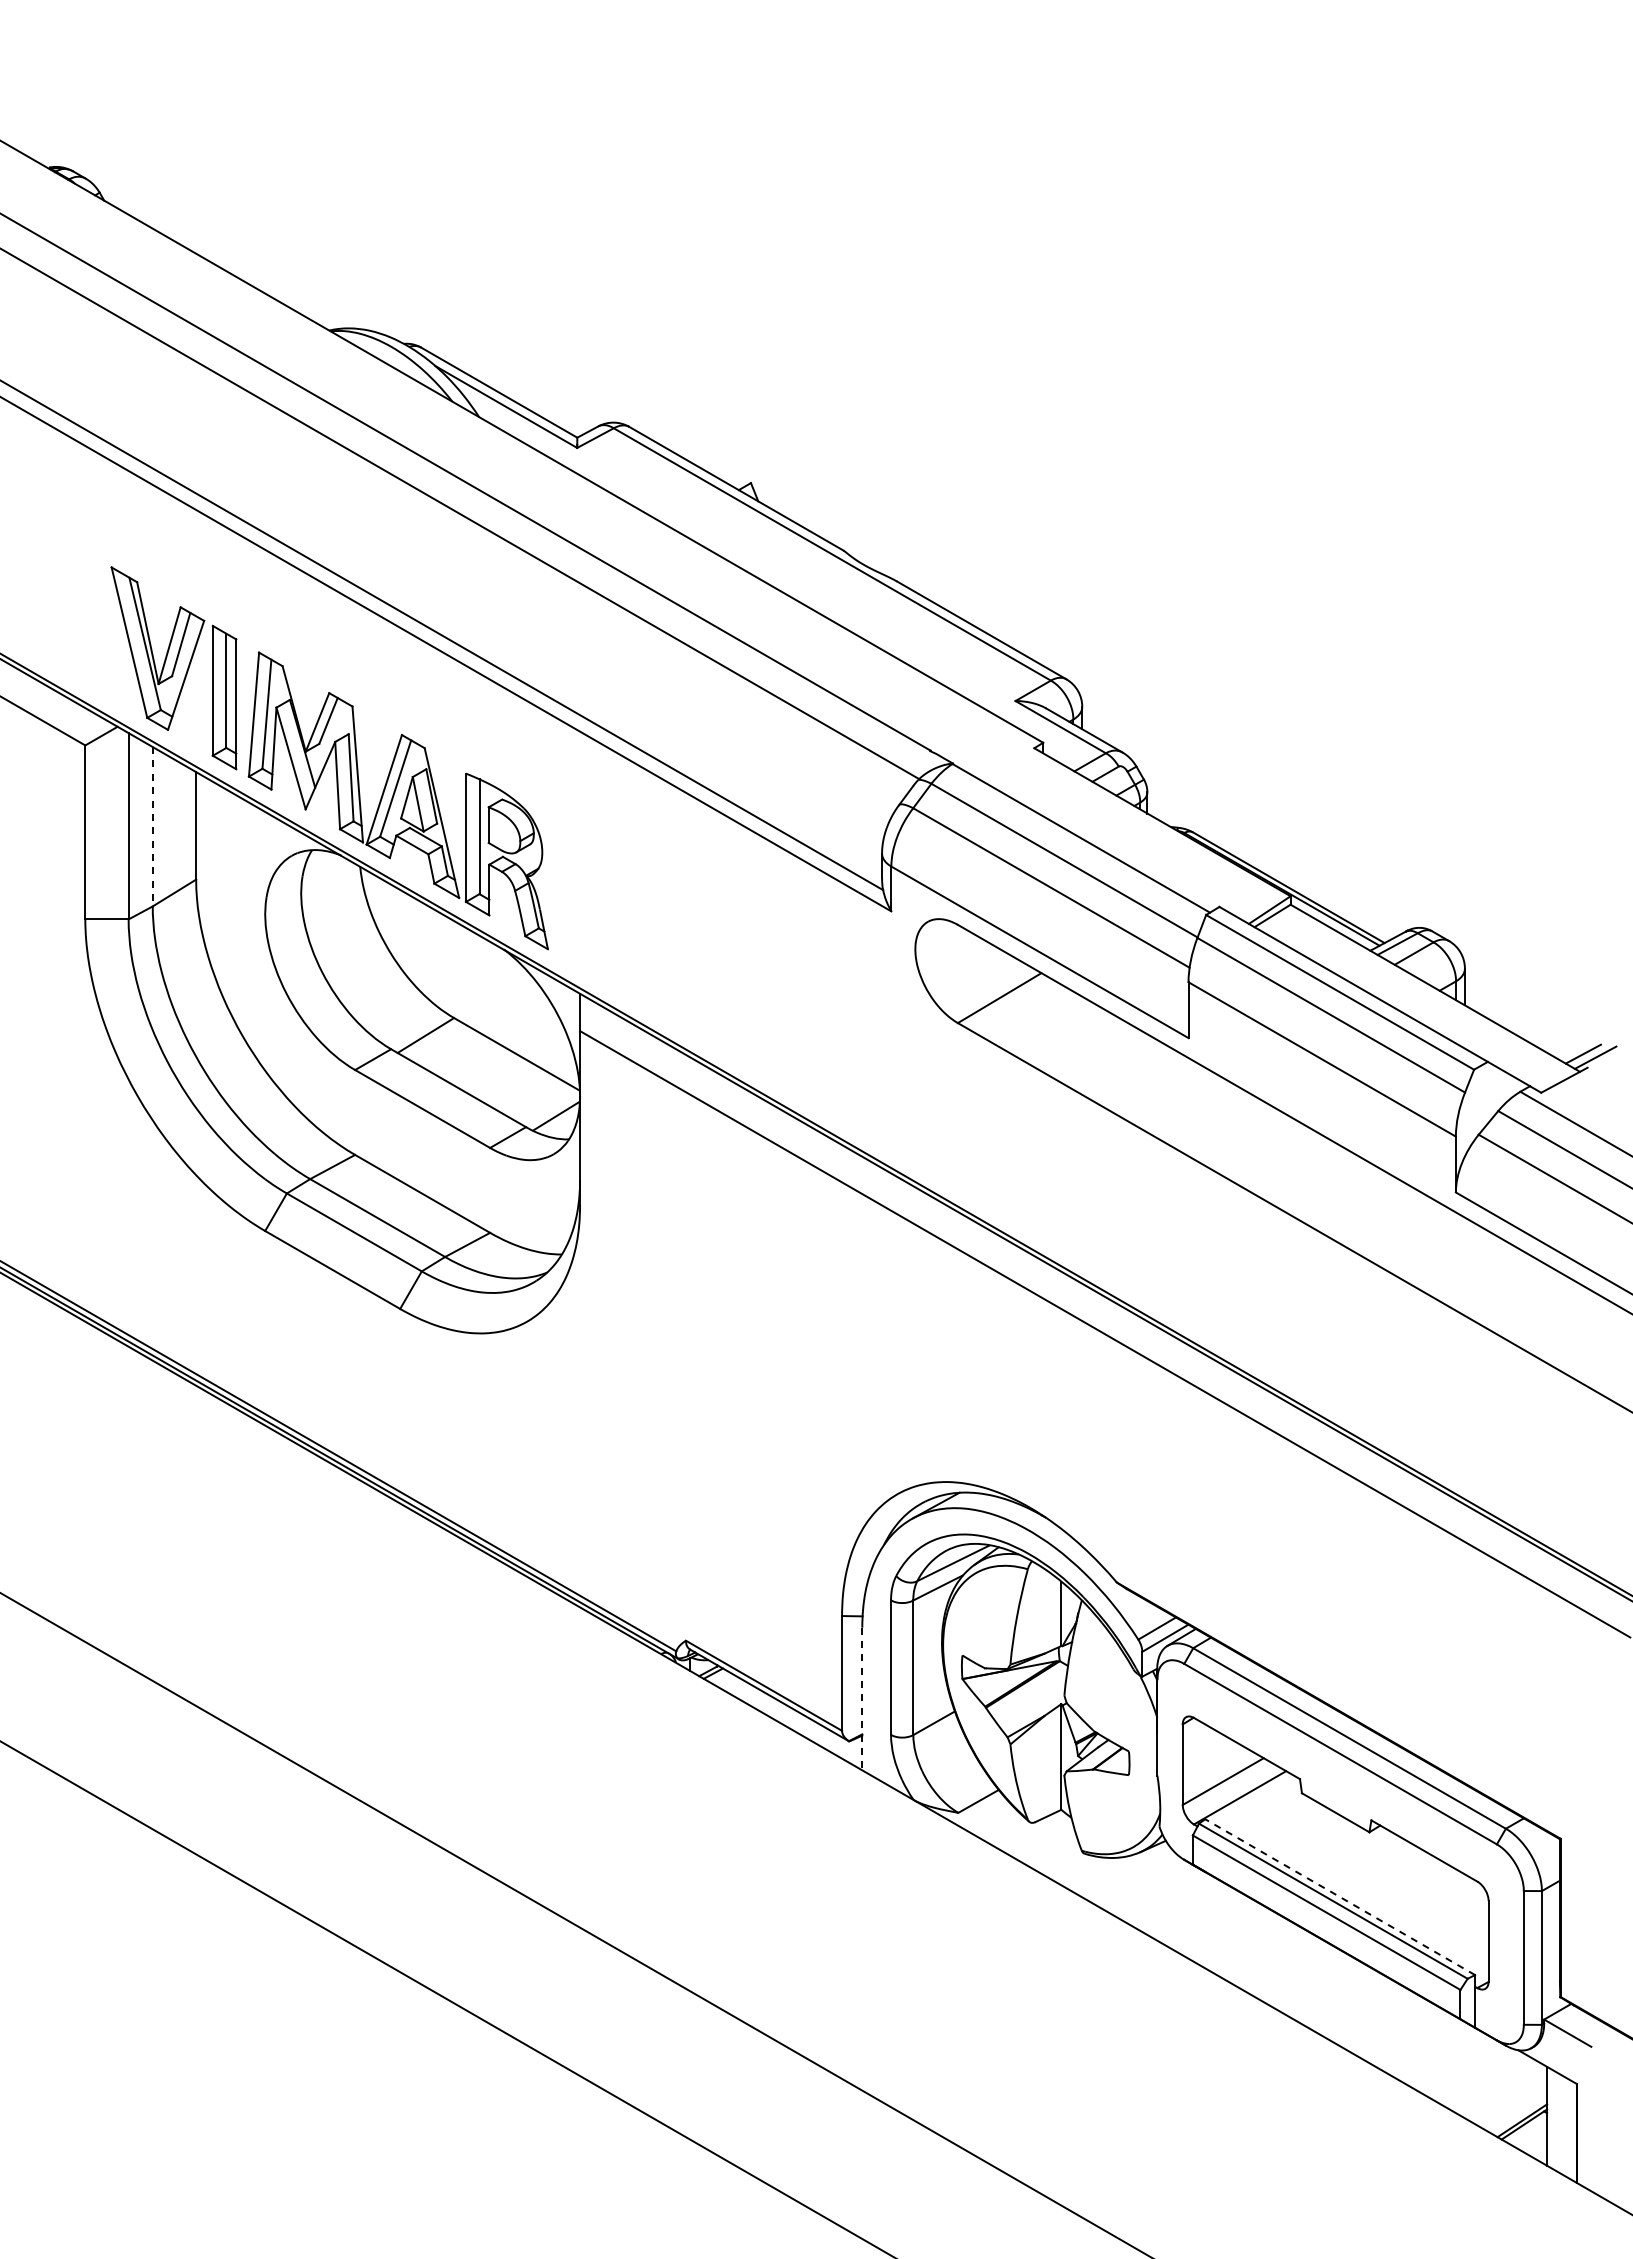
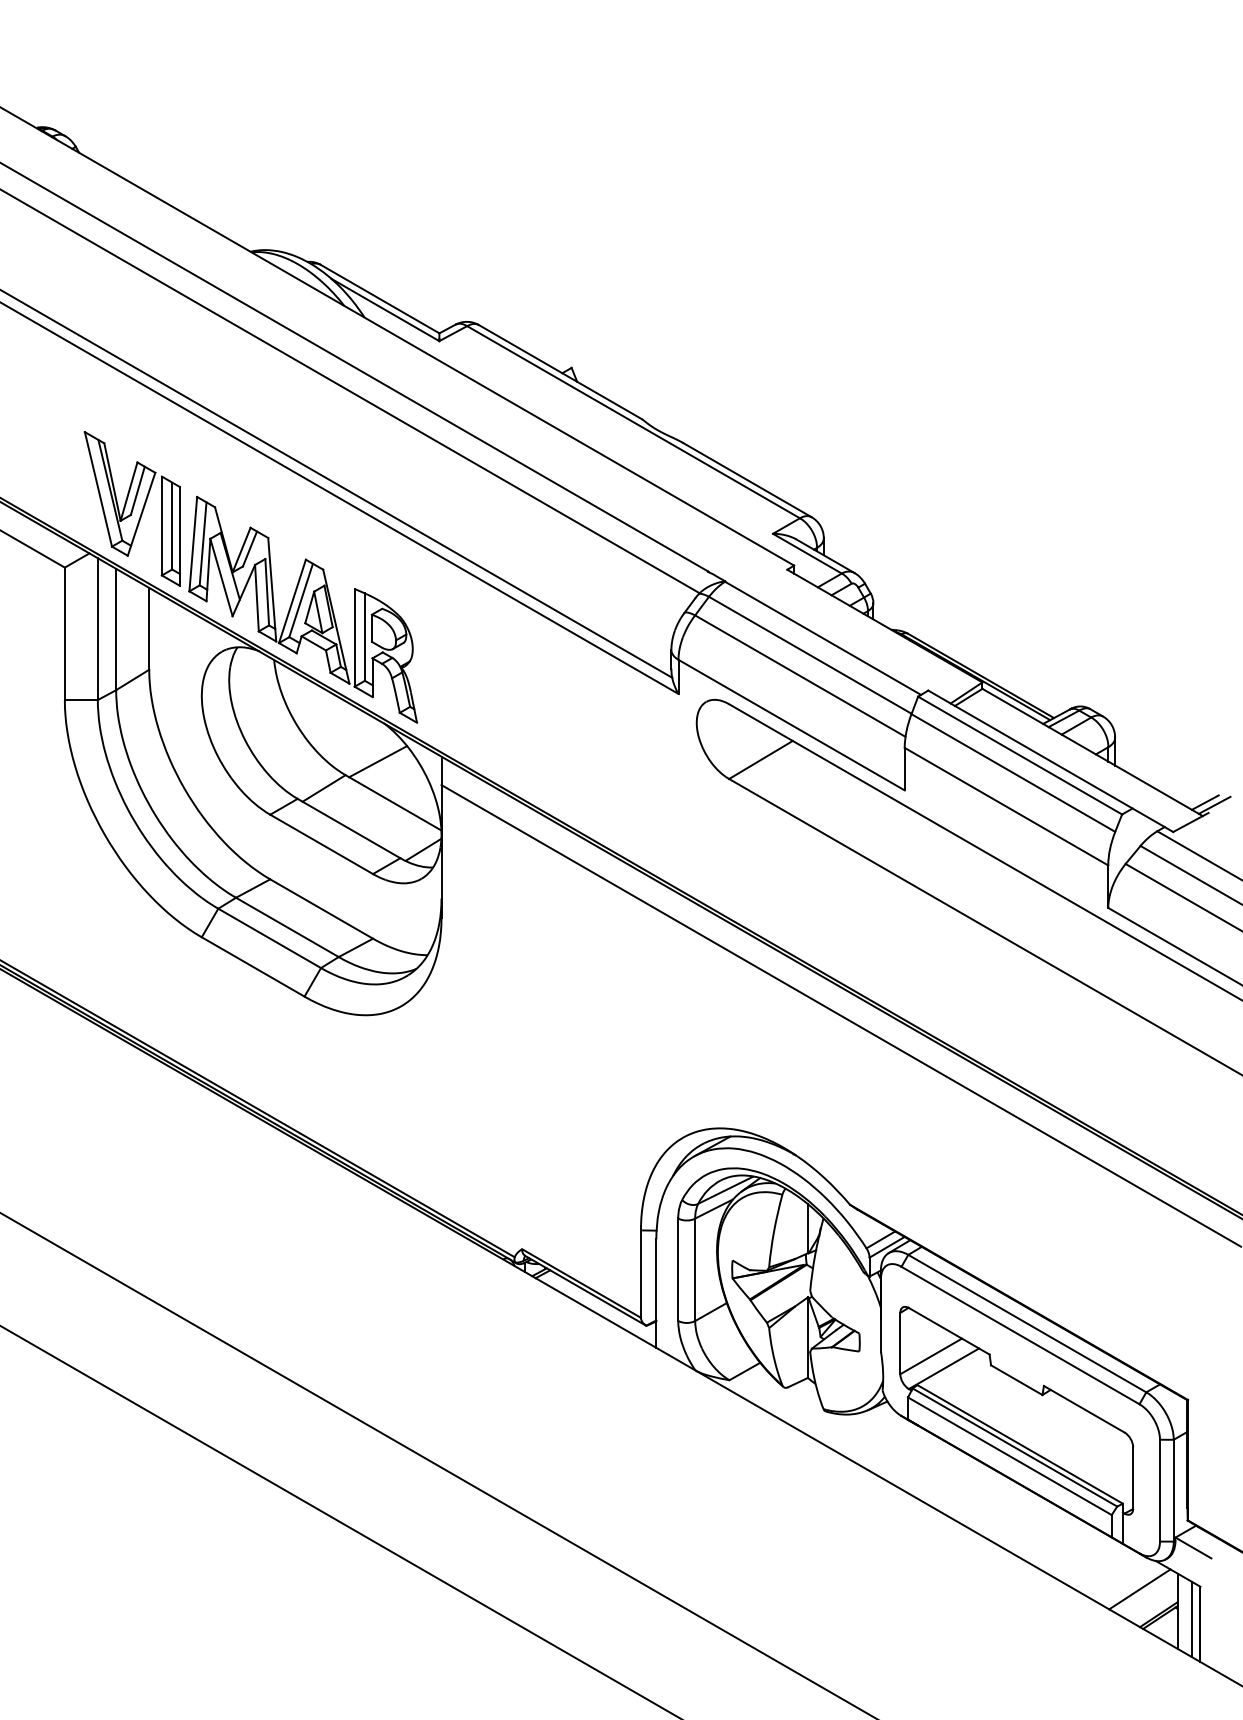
line: (152, 826) -> (115, 629), dashed -> solid
line: (496, 999) -> (377, 761), added
line: (862, 1699) -> (656, 1293), dashed -> solid
line: (1340, 1897) -> (1020, 1444), dashed -> solid
line: (1497, 2087) -> (1139, 1589), added
line: (1565, 2126) -> (1191, 1619), added

